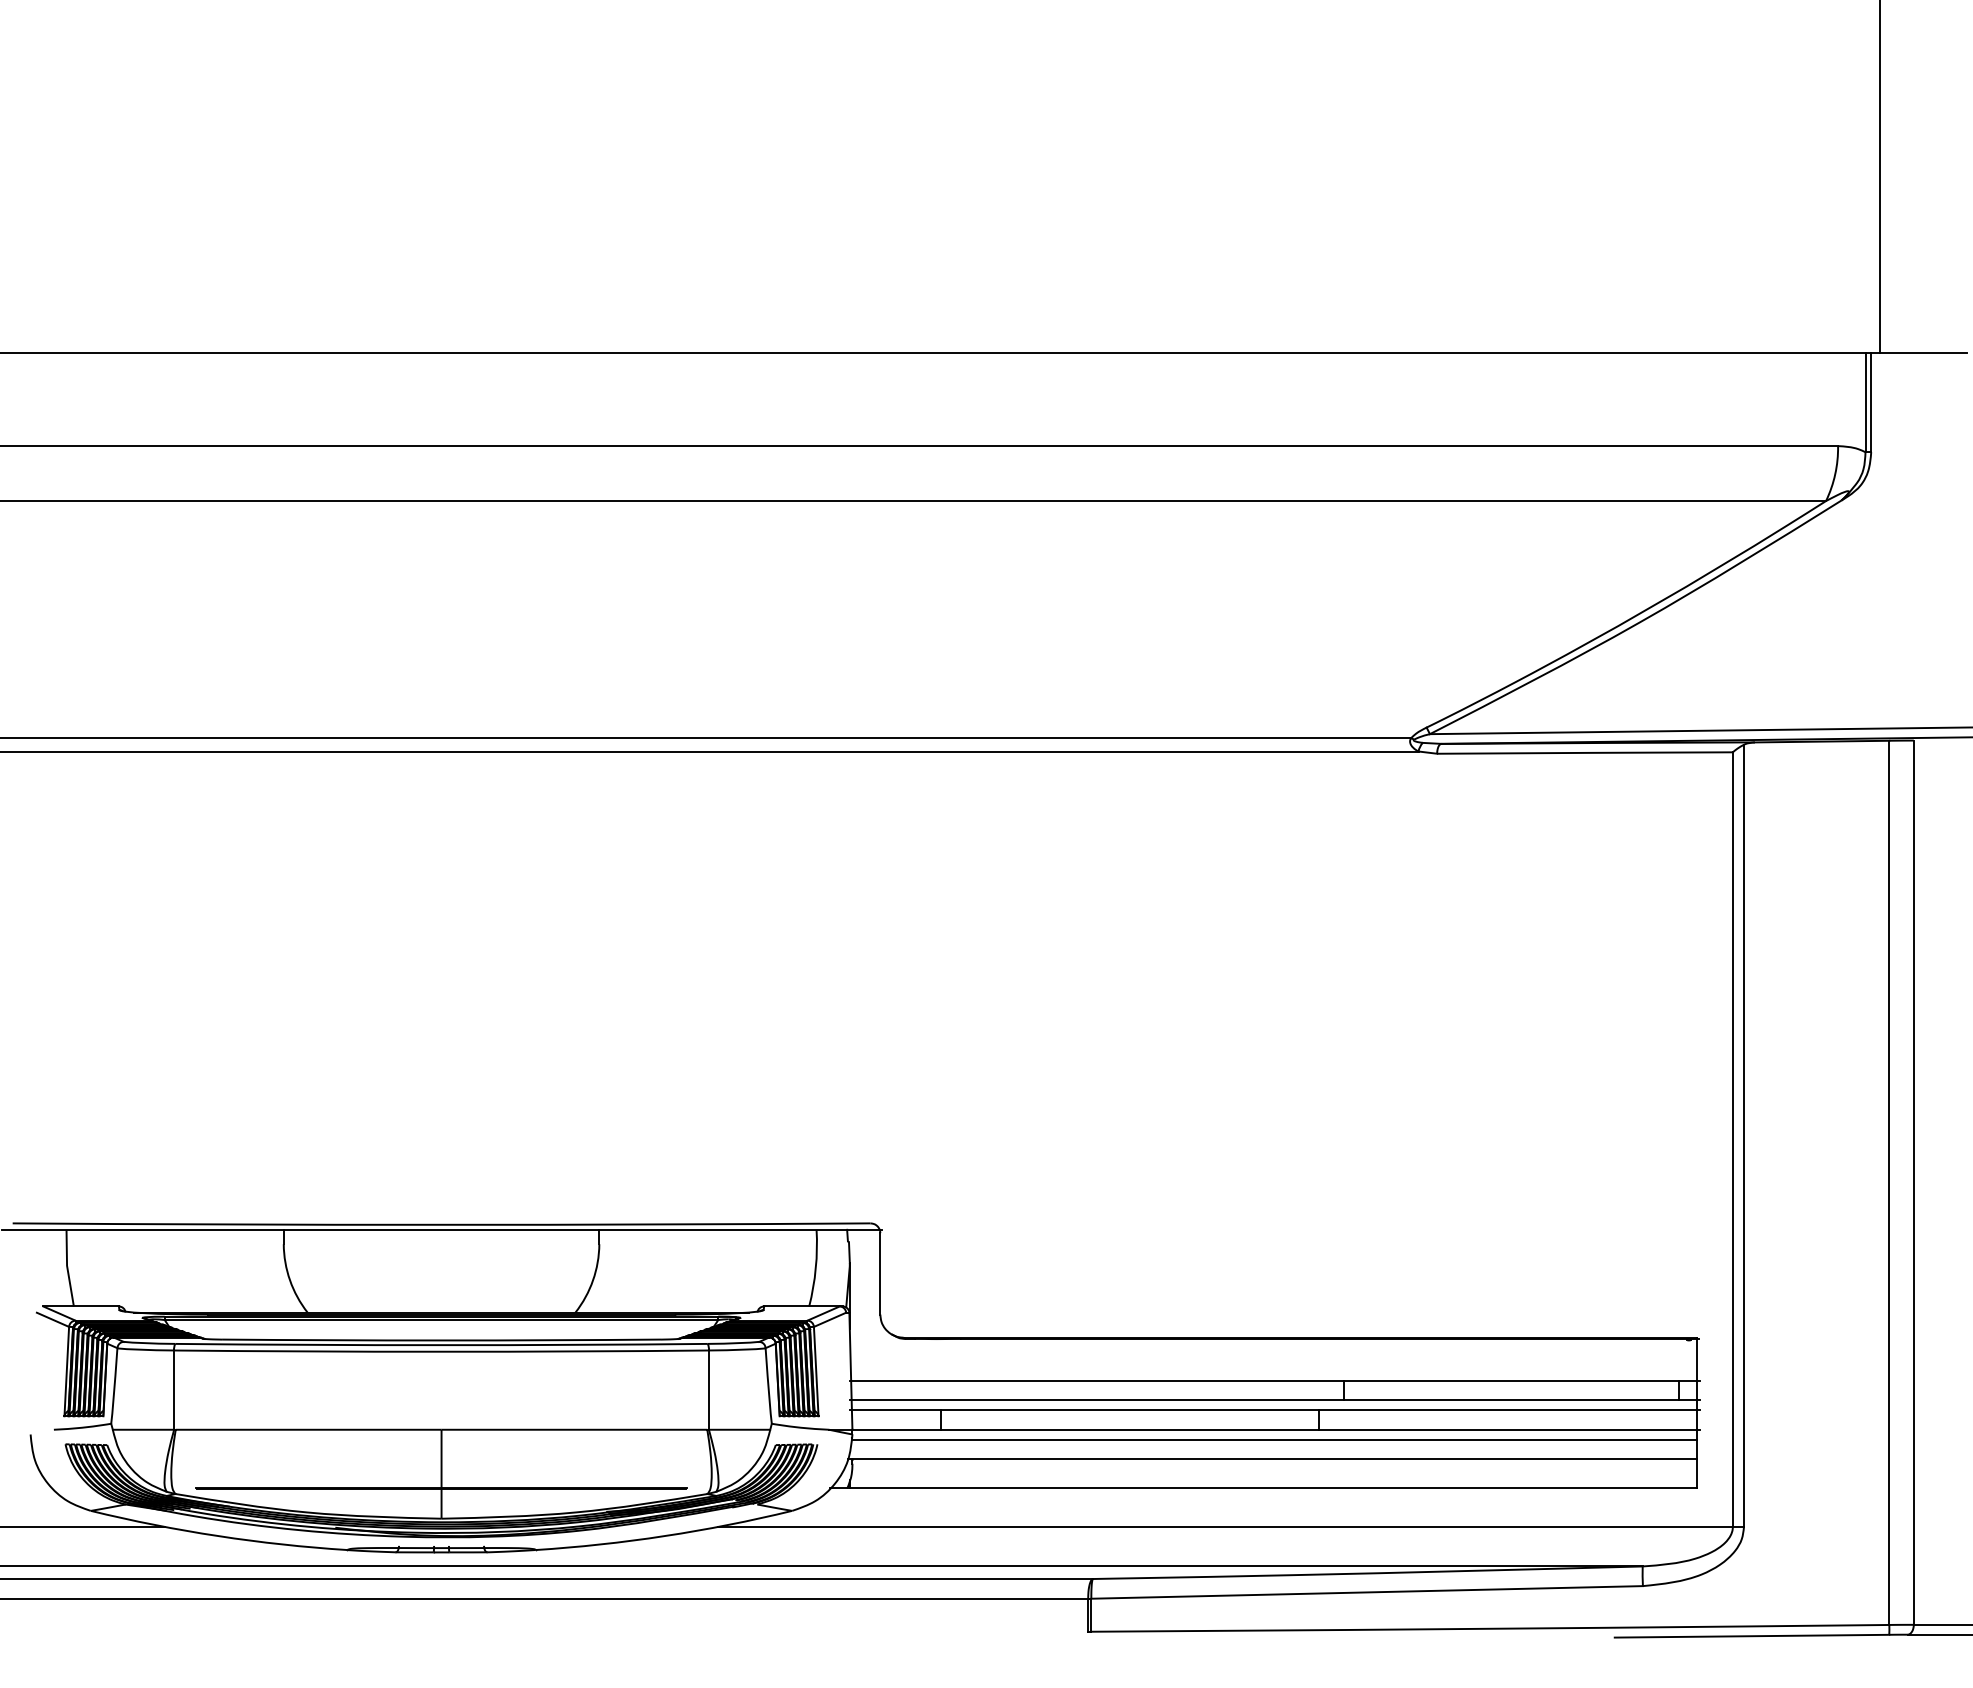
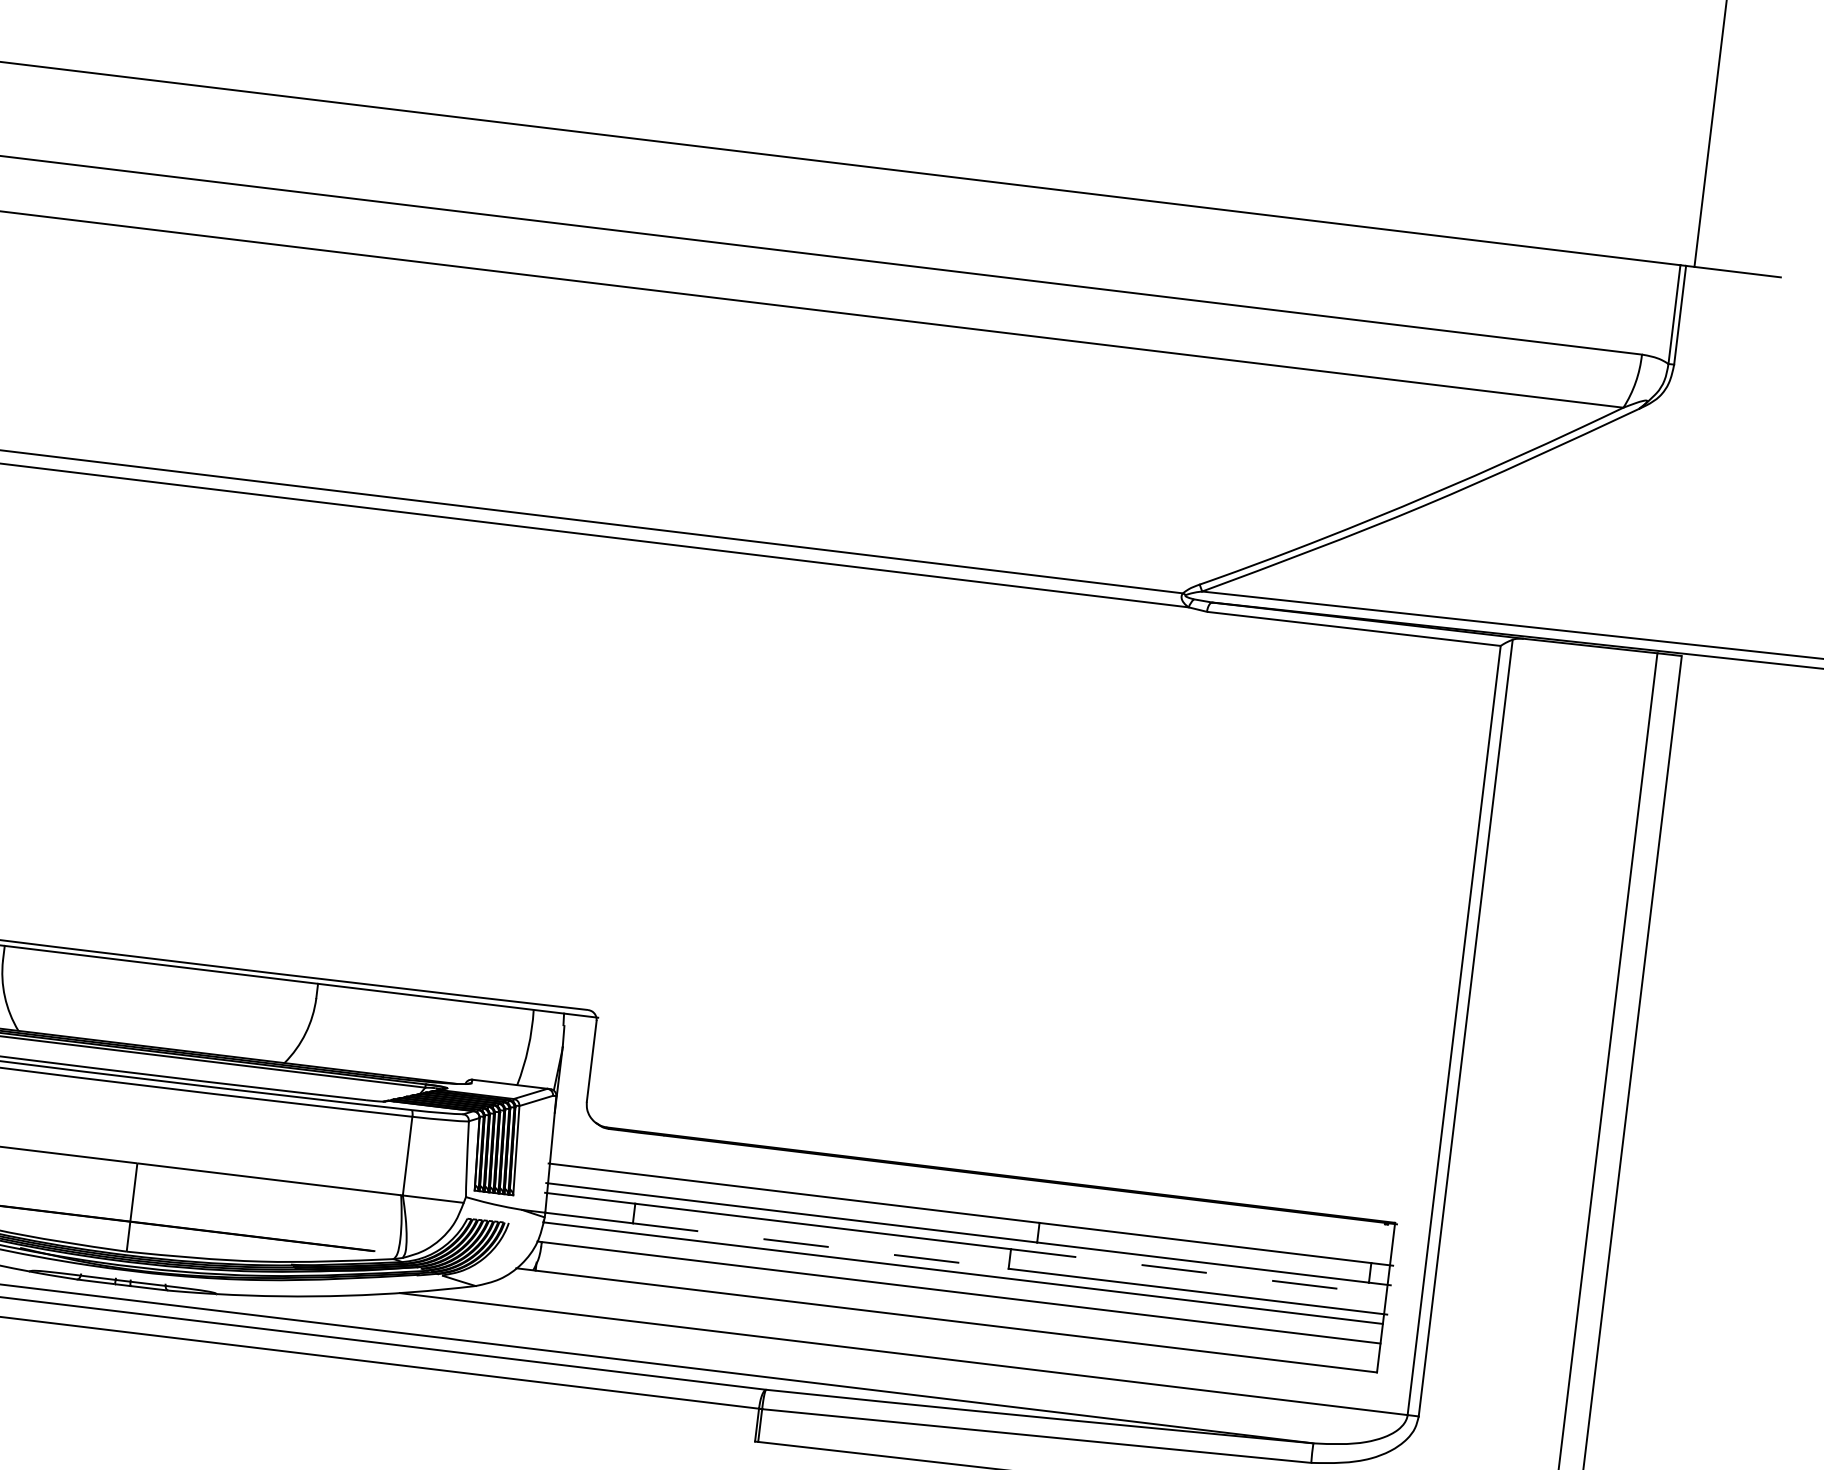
line: (1509, 1410) -> (1199, 1272), solid -> dashed
line: (1130, 1429) -> (821, 1245), solid -> dashed

